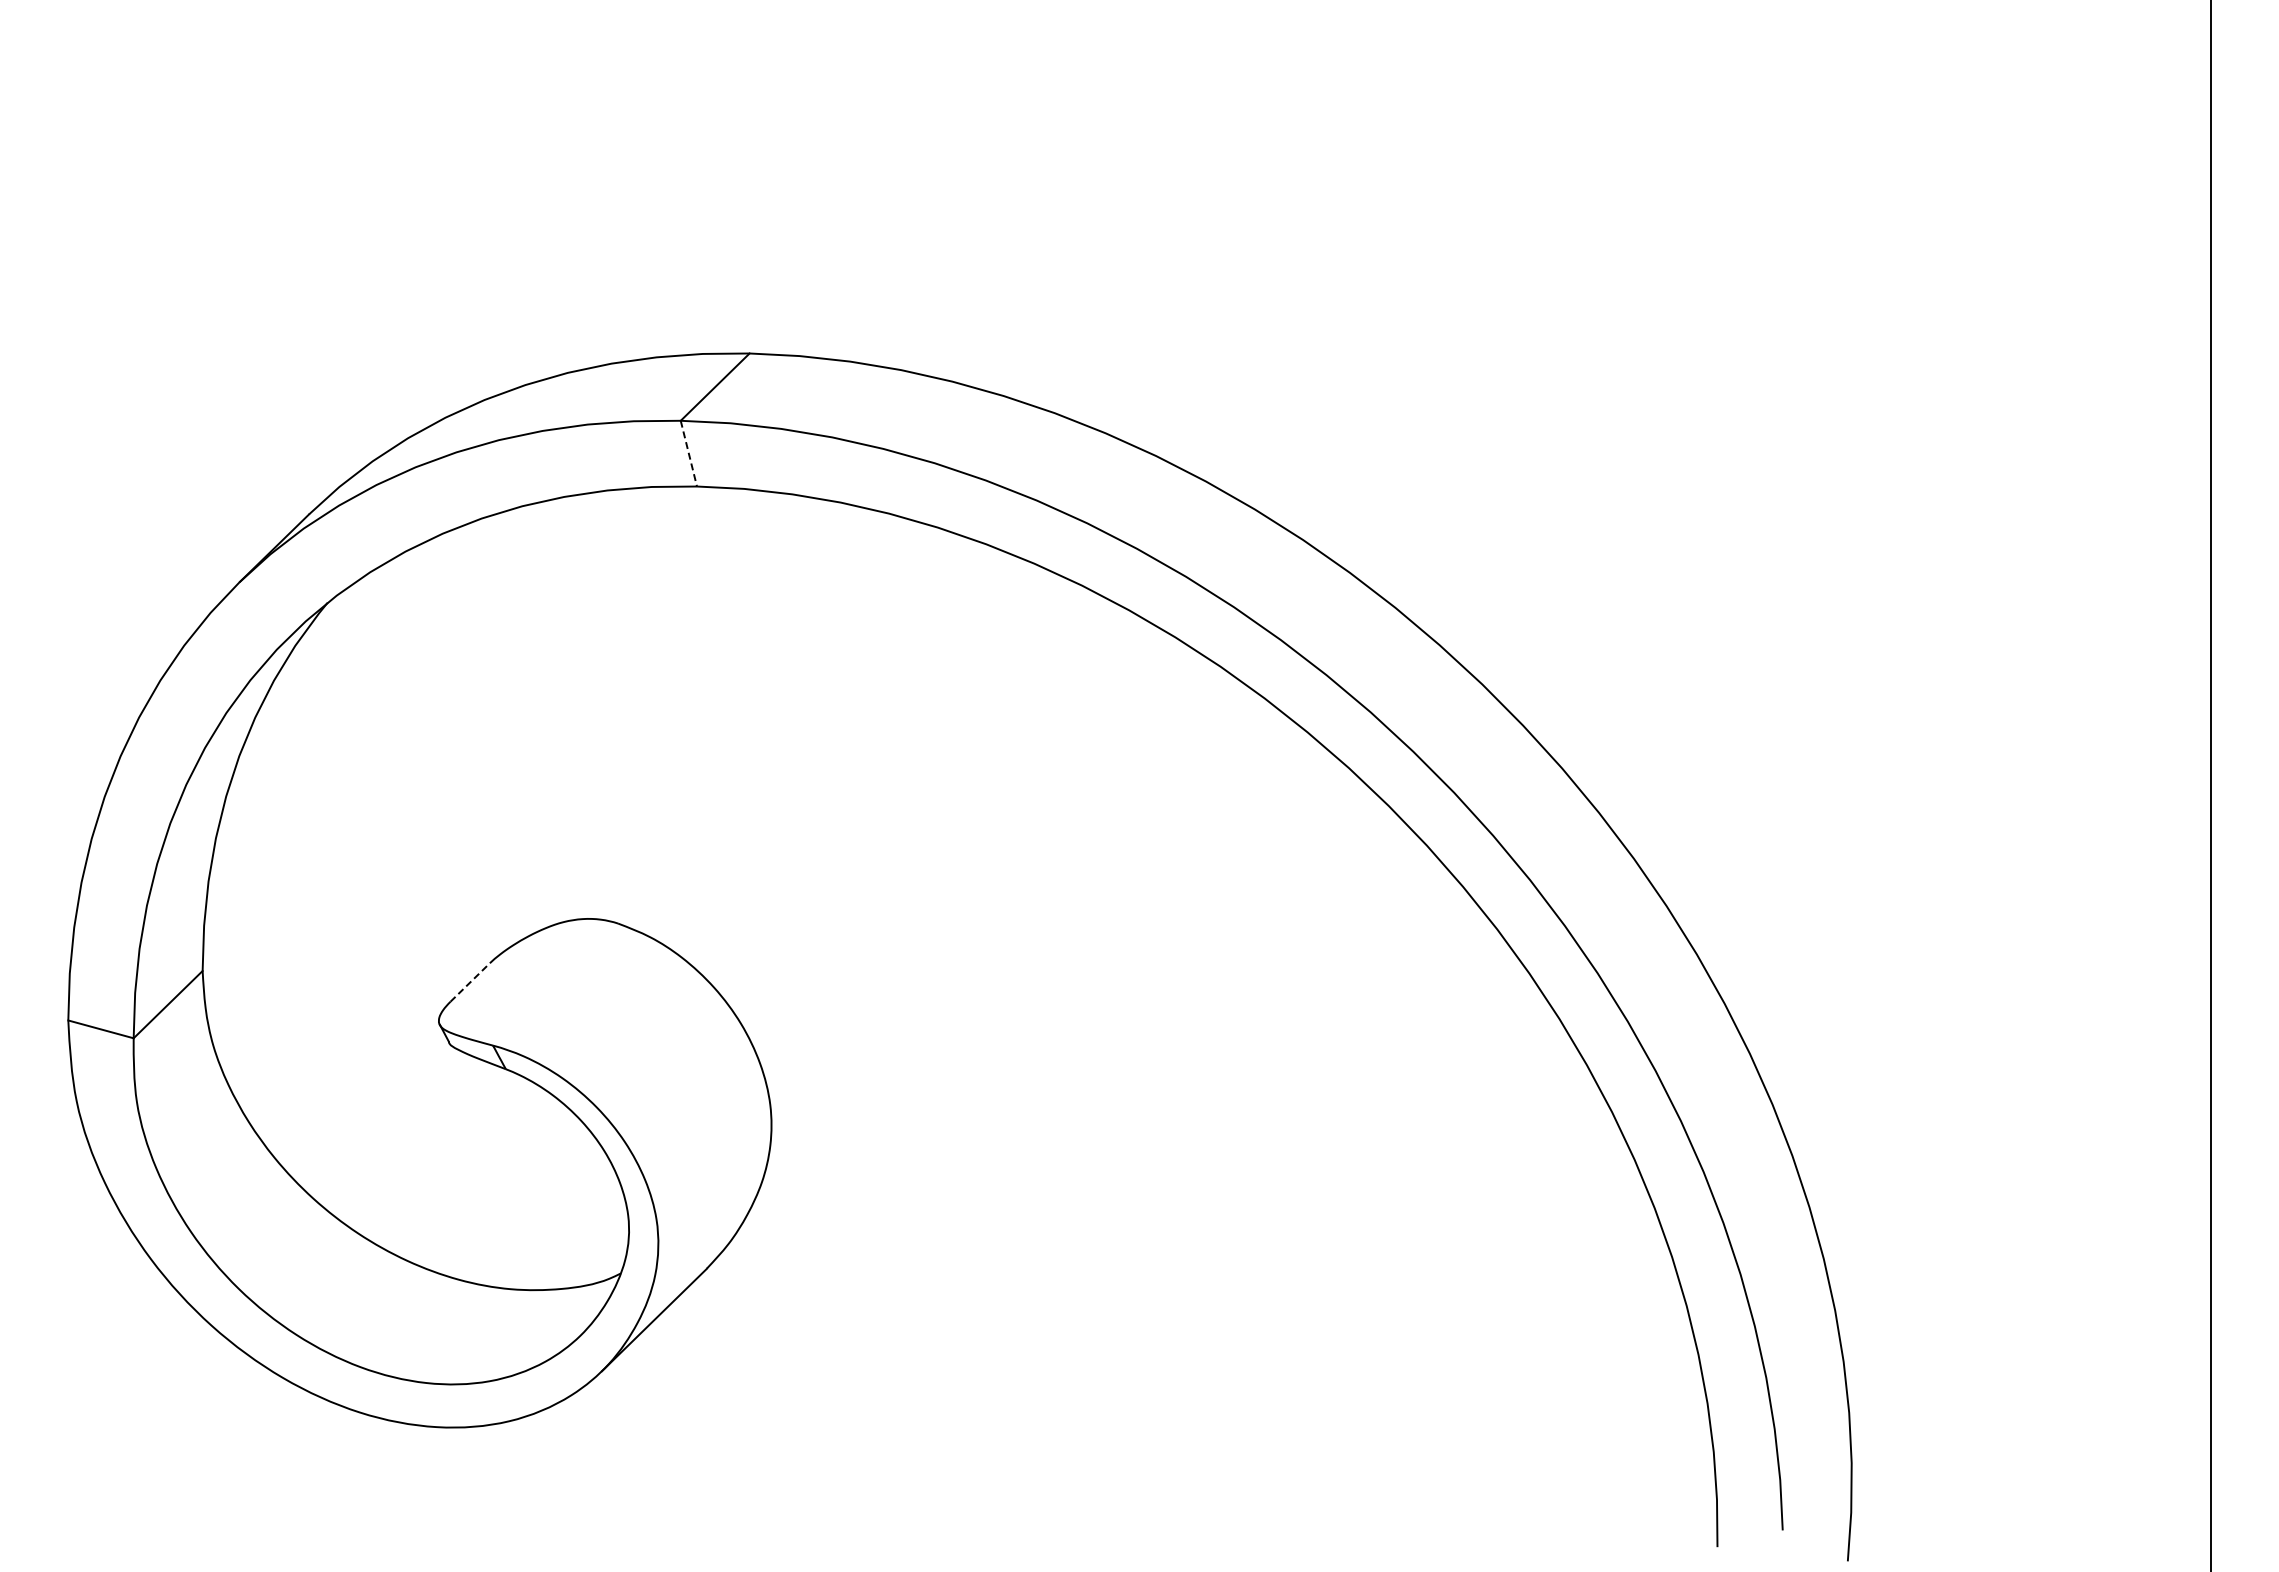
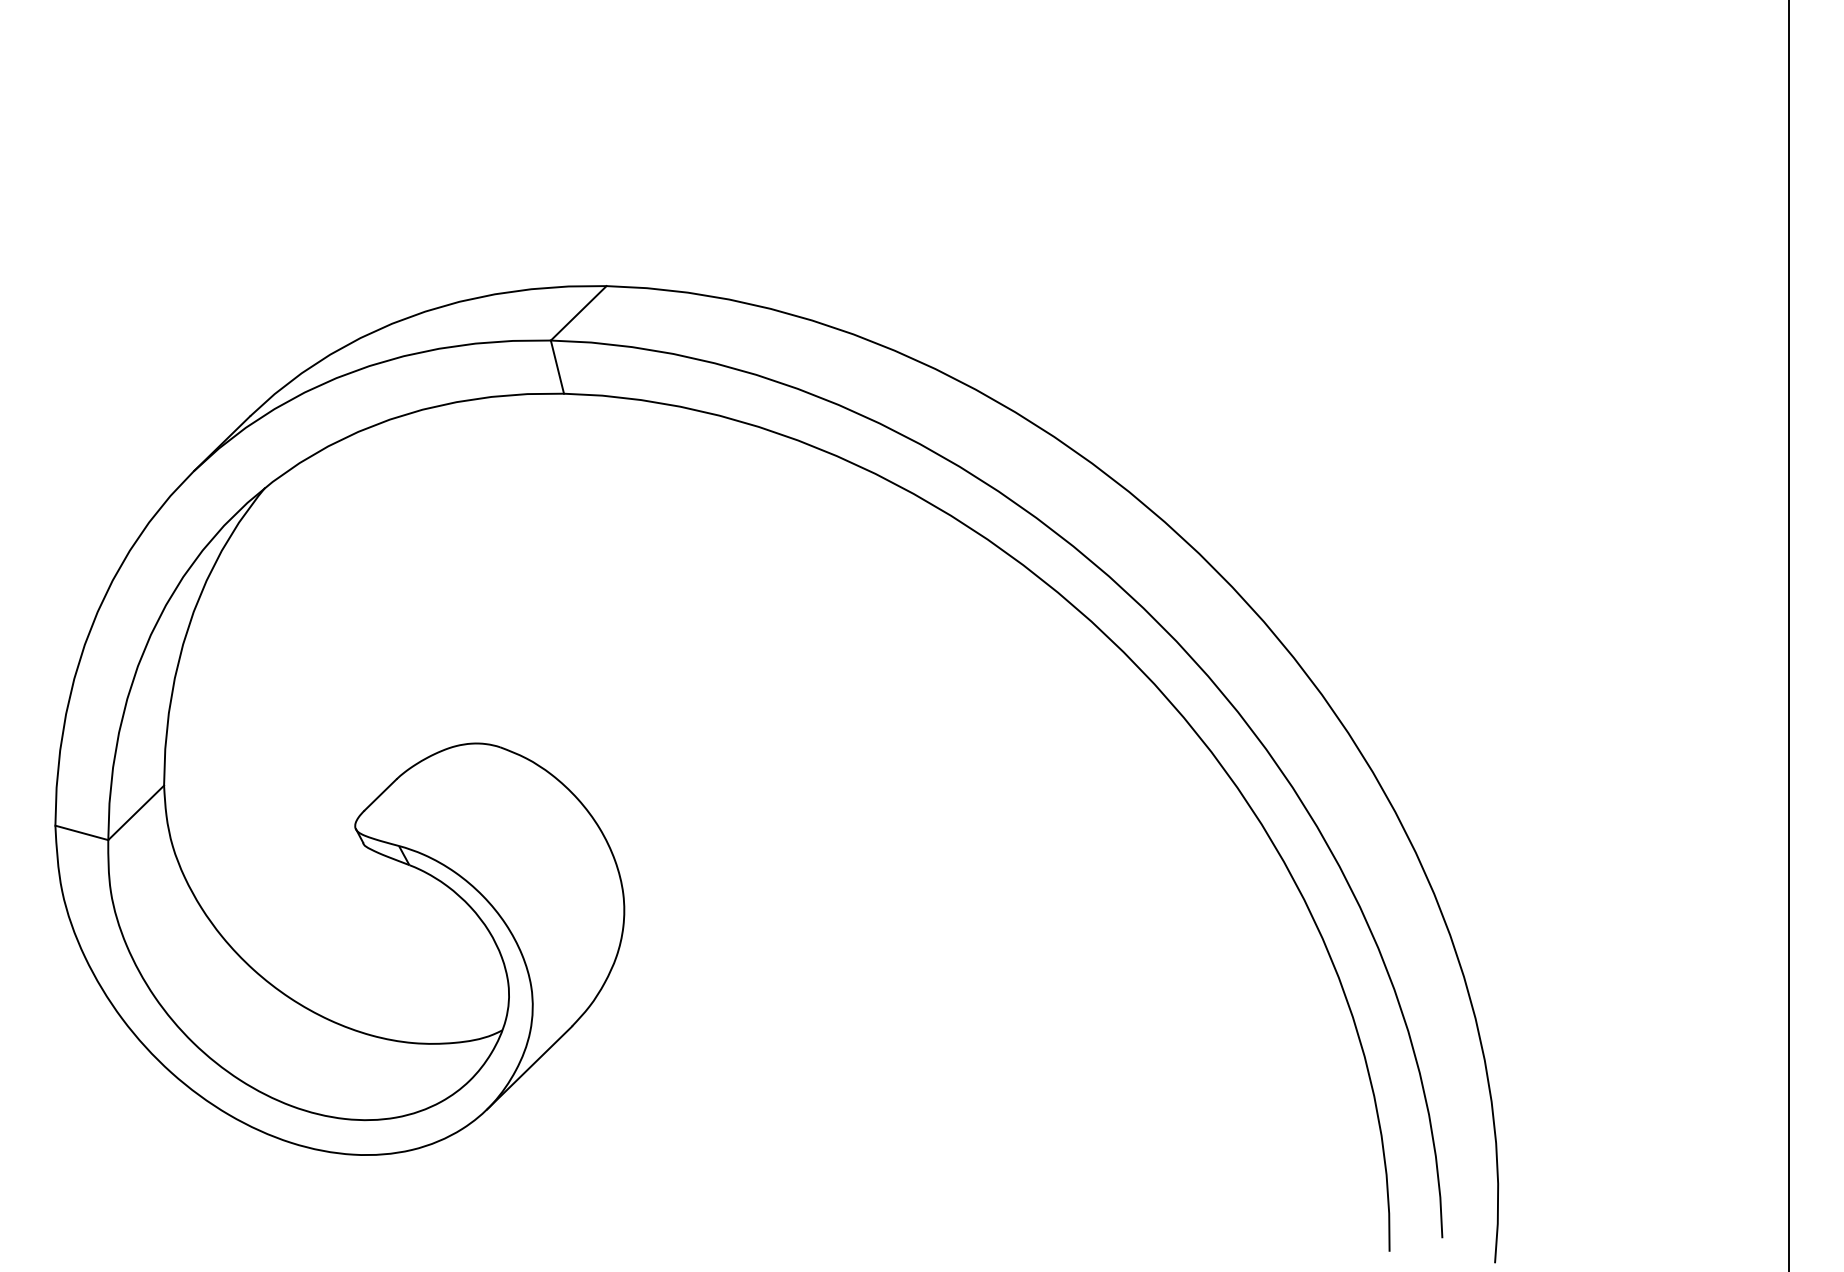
line: (688, 453) -> (557, 367), dashed -> solid
line: (470, 982) -> (380, 794), dashed -> solid

